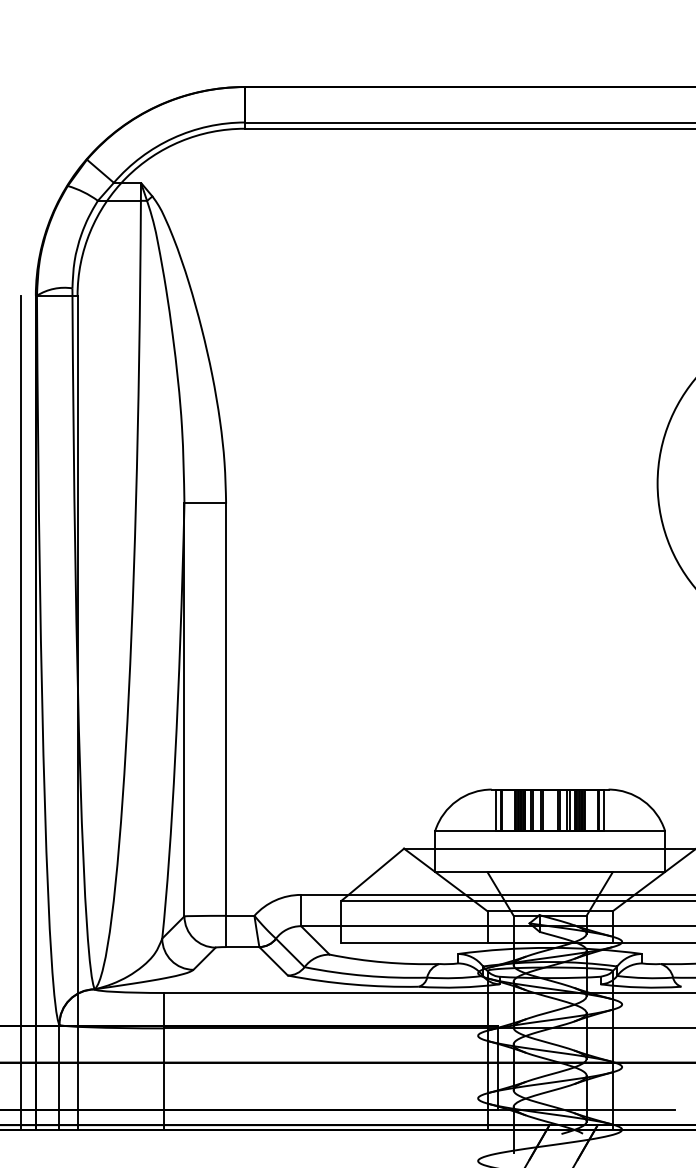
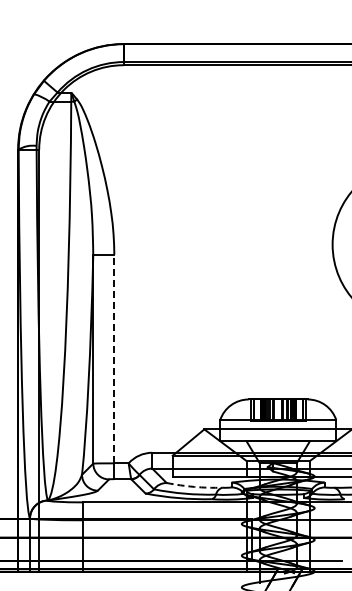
line: (226, 708) -> (114, 358), solid -> dashed
line: (20, 712) -> (10, 360), removed
arc: (384, 961) -> (194, 486), solid -> dashed

